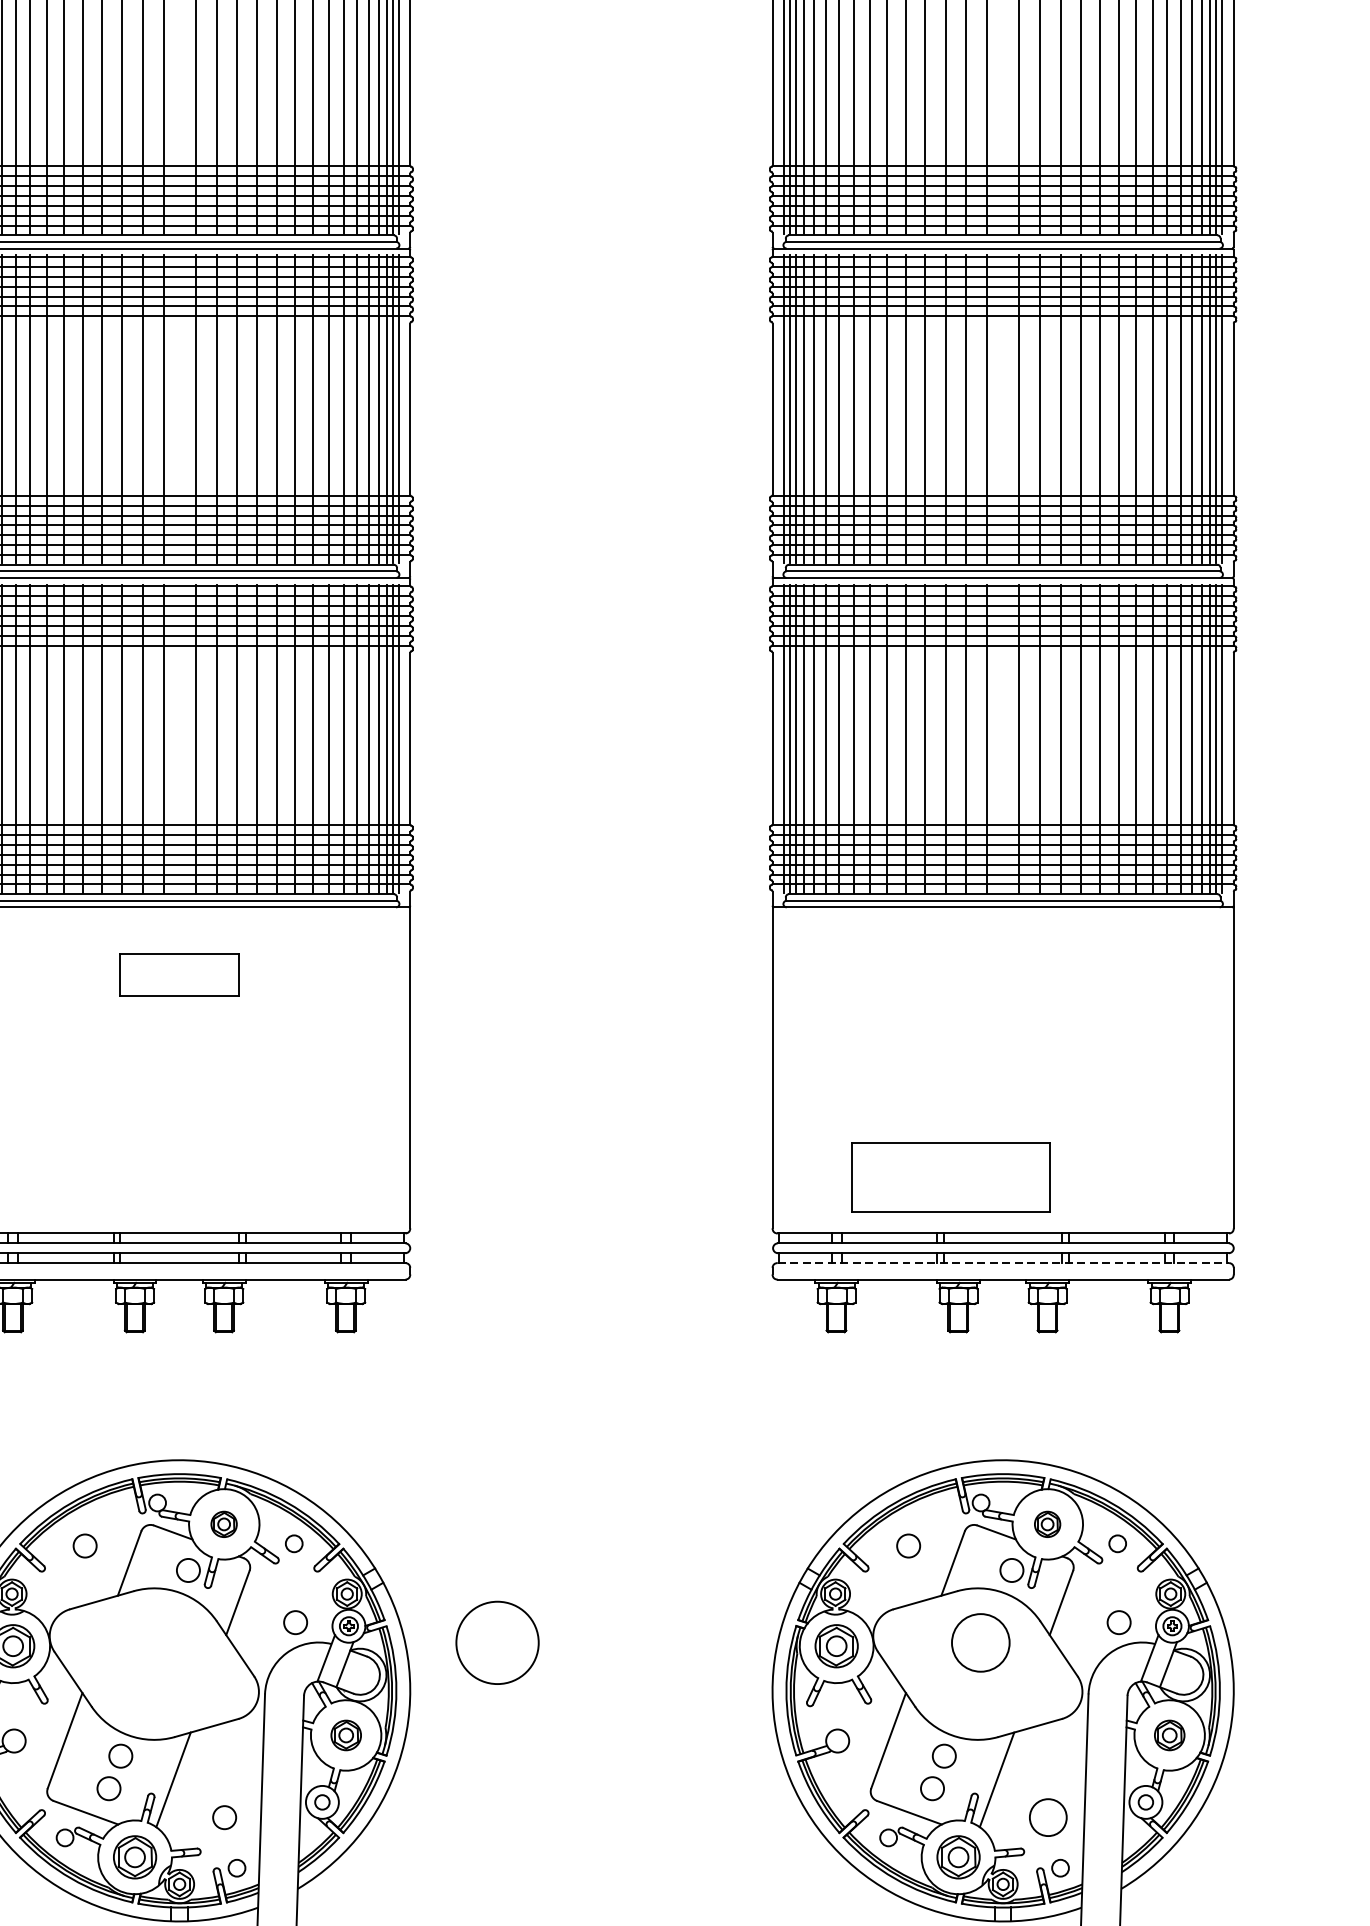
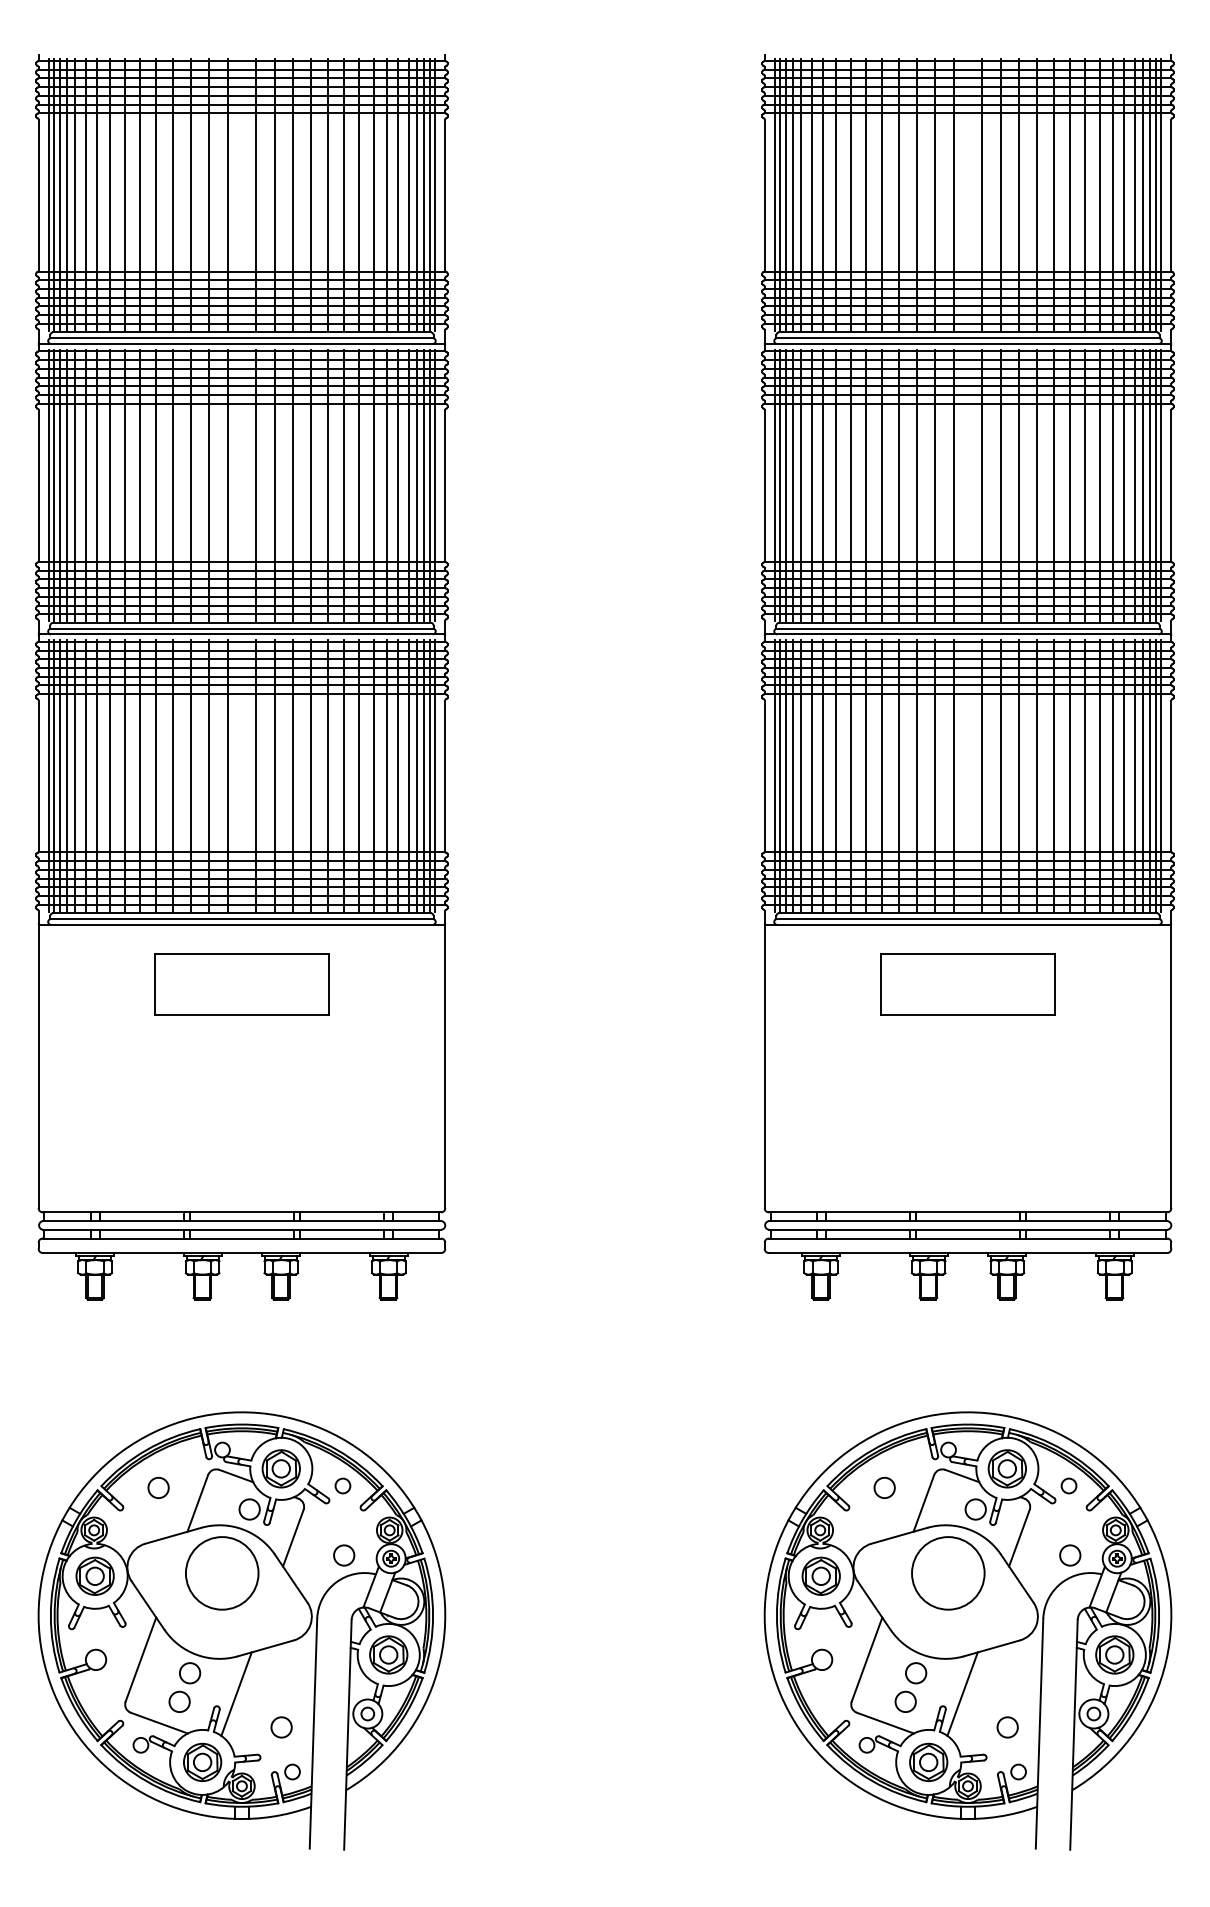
part: (179, 974) -> (241, 984), size x1.67
part: (950, 1178) -> (967, 984), moved
line: (1003, 1263) -> (968, 1238), dashed -> solid
part: (223, 1523) -> (280, 1468), size x1.67
part: (1046, 1523) -> (1006, 1468), size x1.67
circle: (497, 1643) -> (222, 1573), moved
circle: (981, 1643) -> (948, 1573), size x1.43
part: (345, 1734) -> (388, 1654), size x1.43
part: (1169, 1734) -> (1114, 1654), size x1.43
circle: (1047, 1817) -> (1007, 1727), size x0.62

